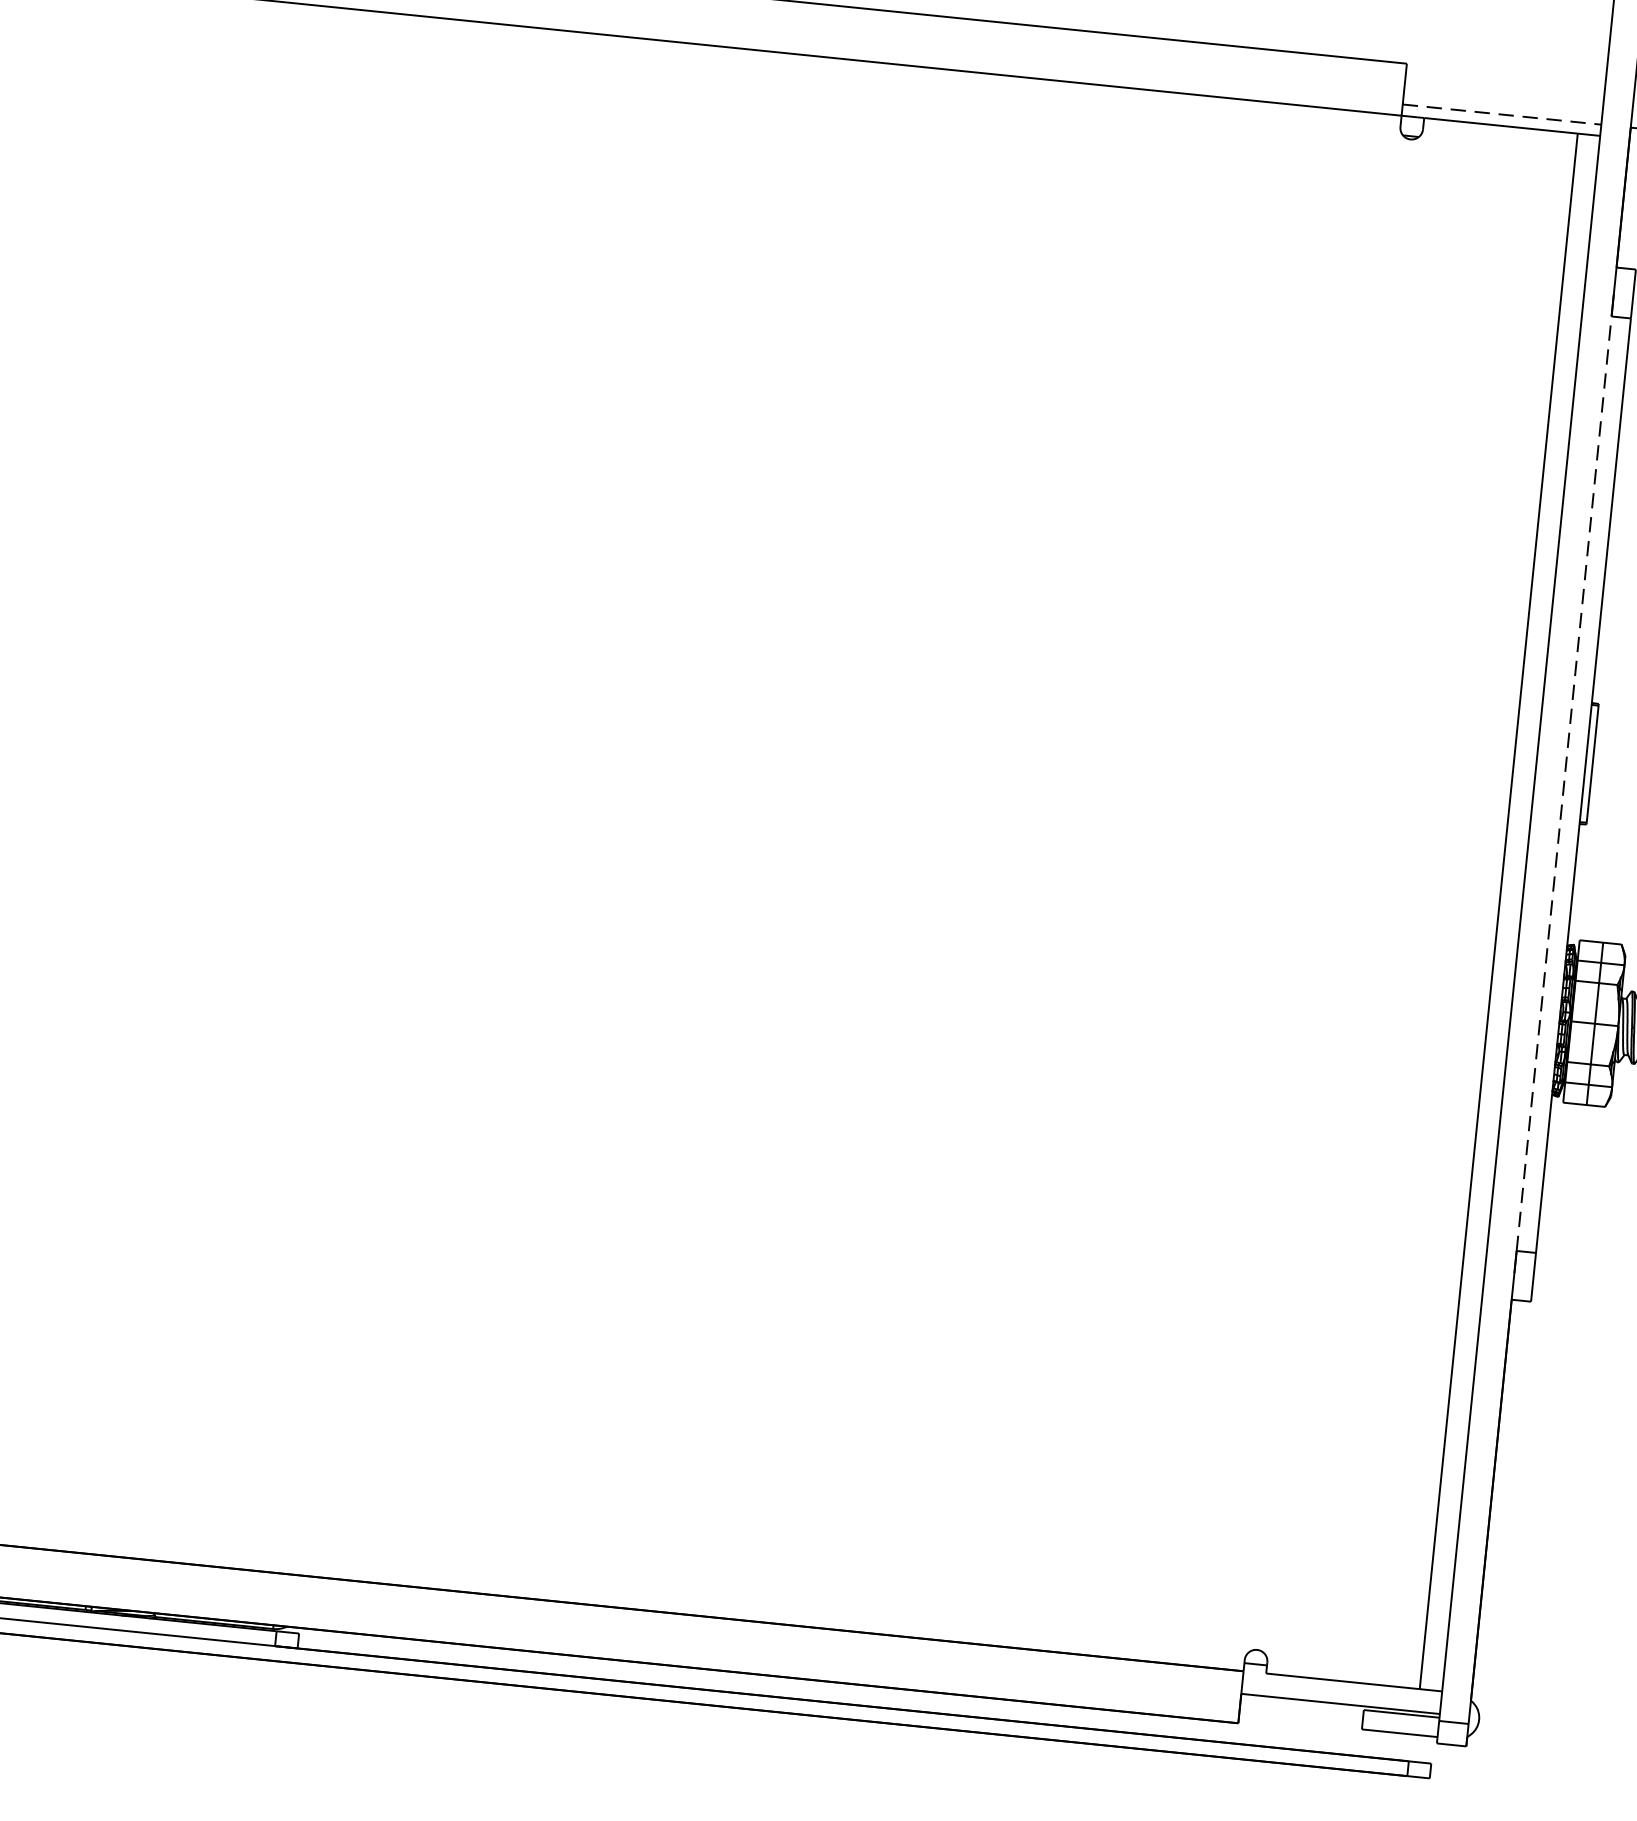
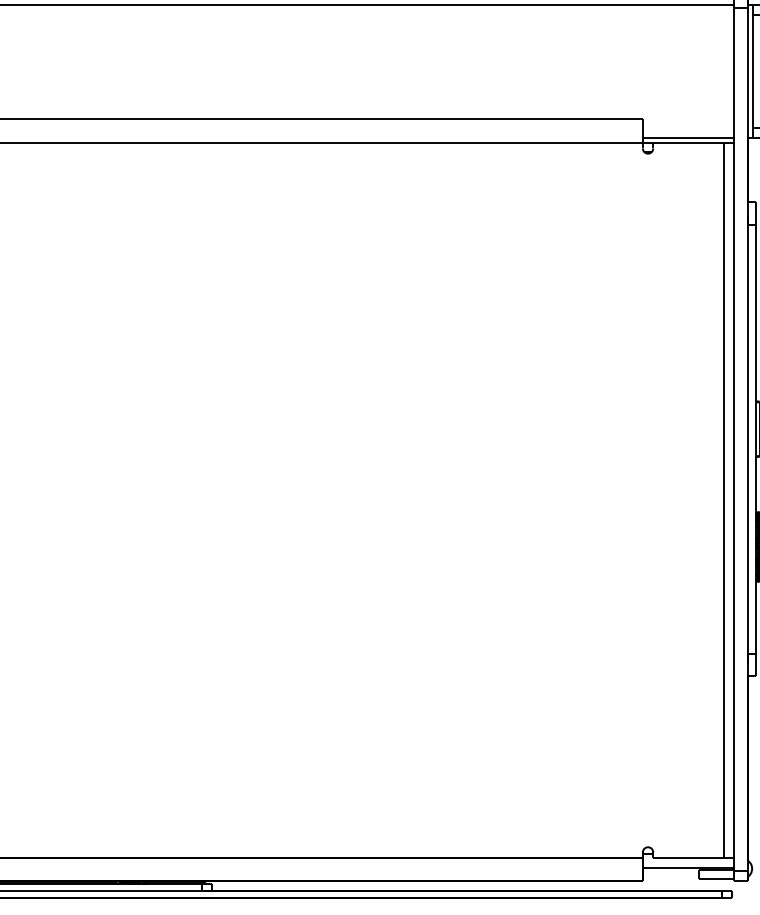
line: (1502, 115) -> (688, 138), dashed -> solid
line: (1563, 783) -> (747, 439), dashed -> solid

